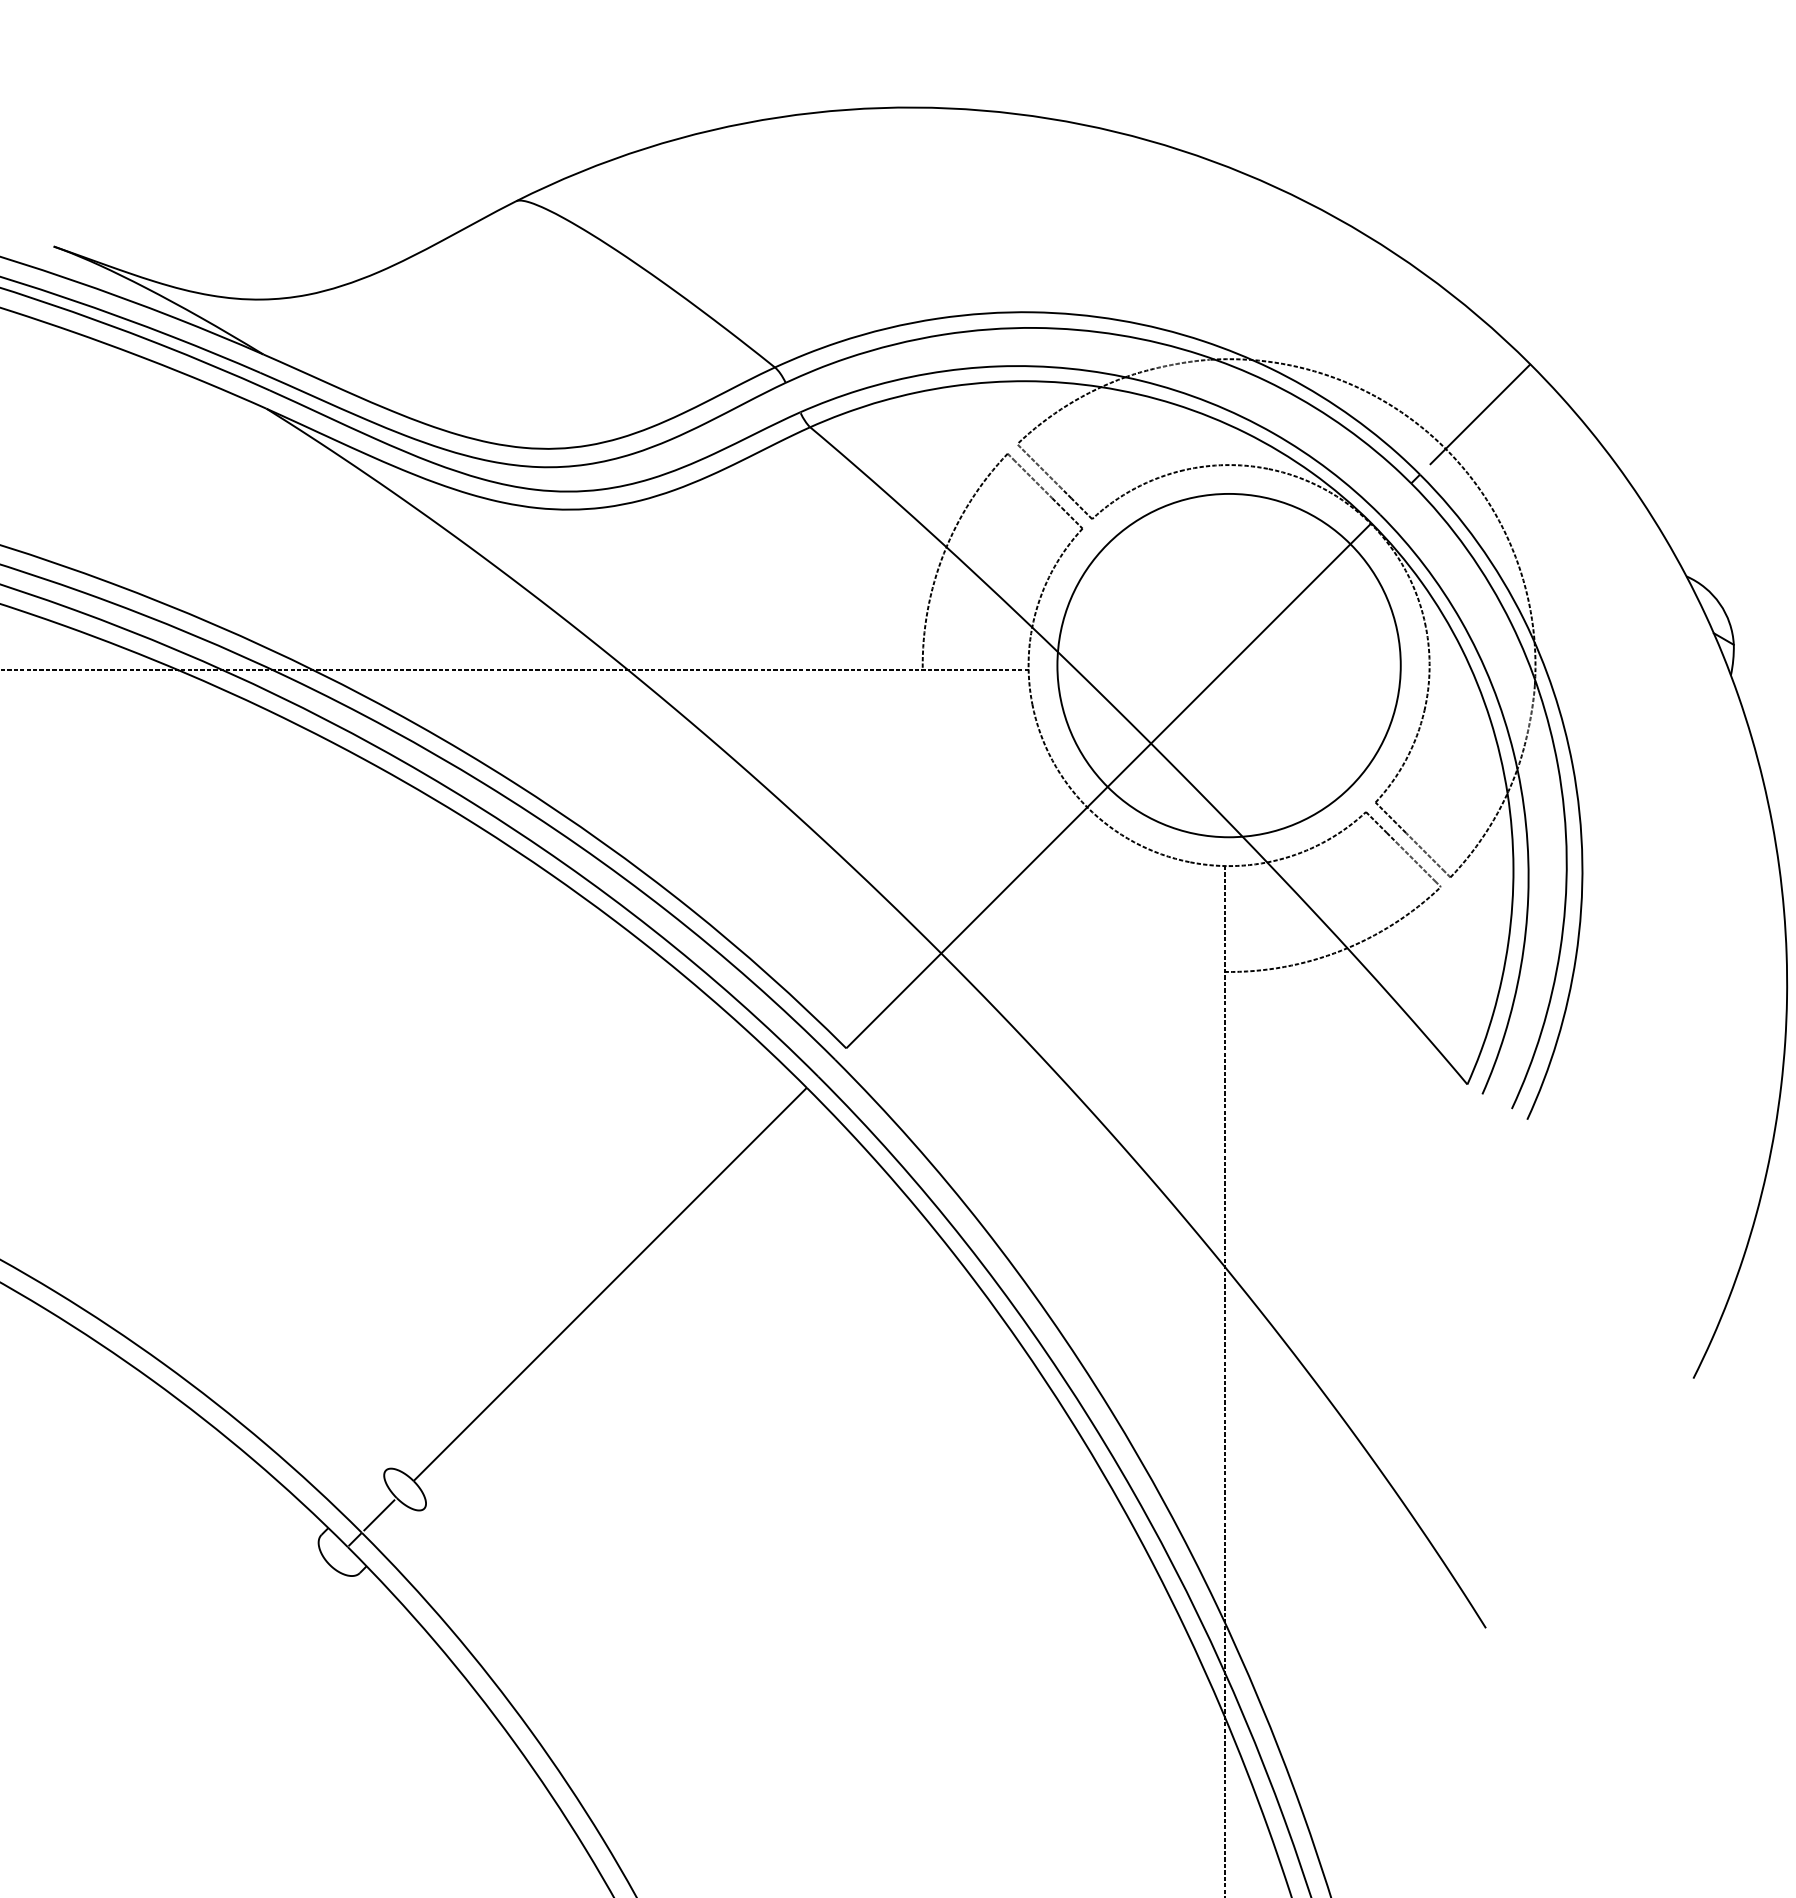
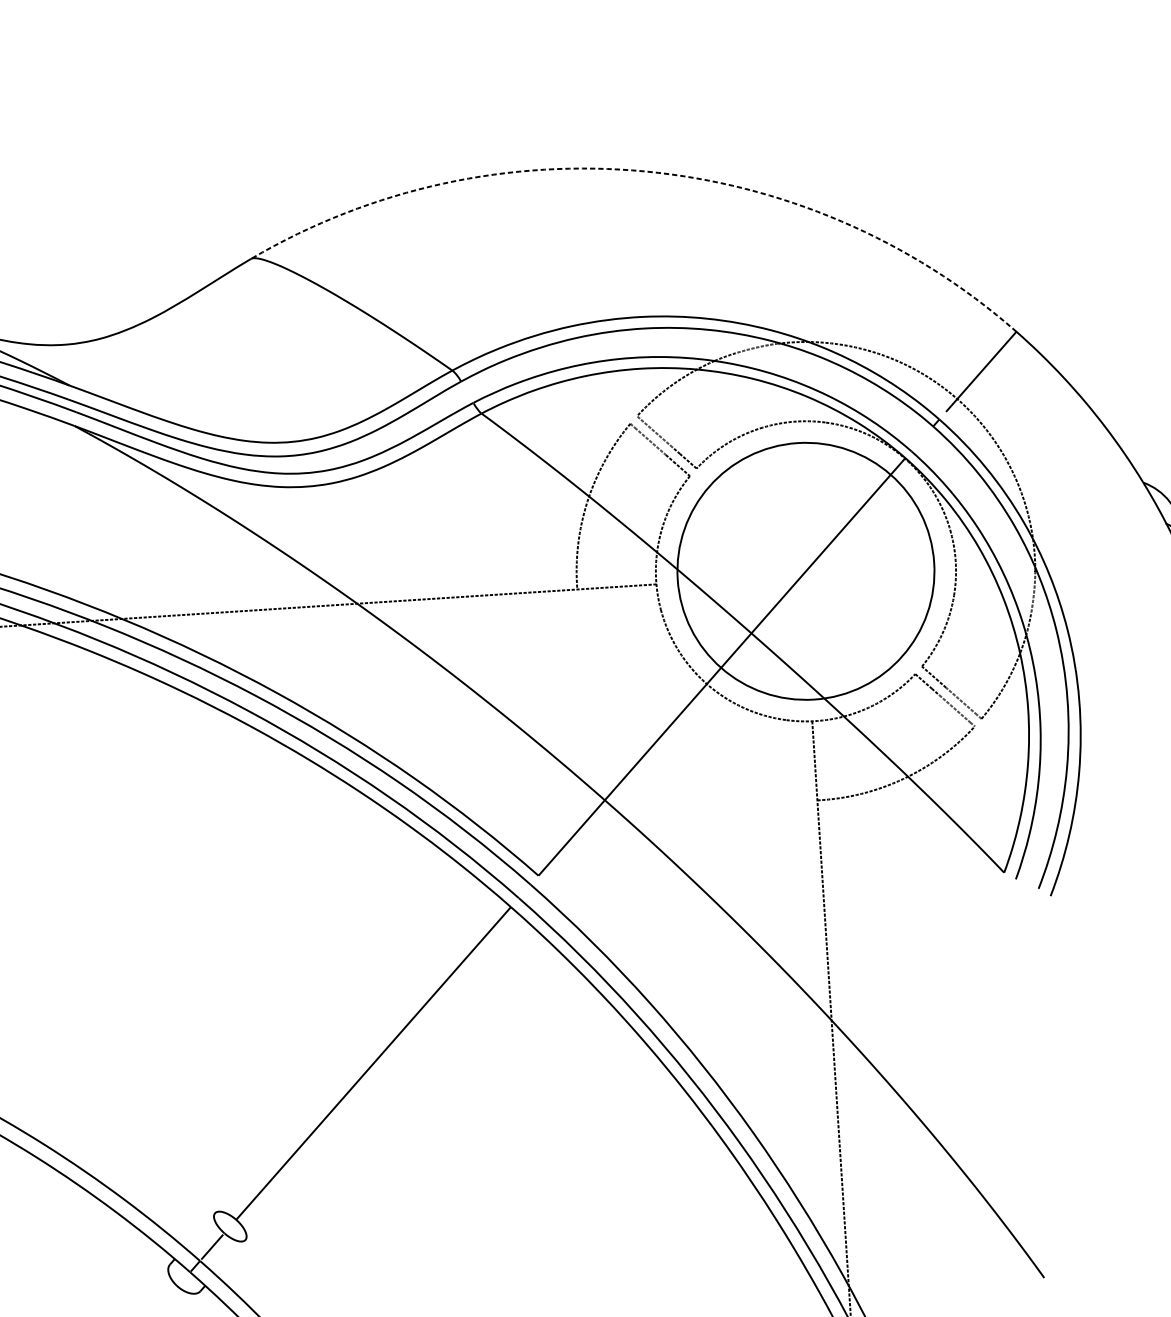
arc: (1049, 118) -> (645, 171), solid -> dashed

